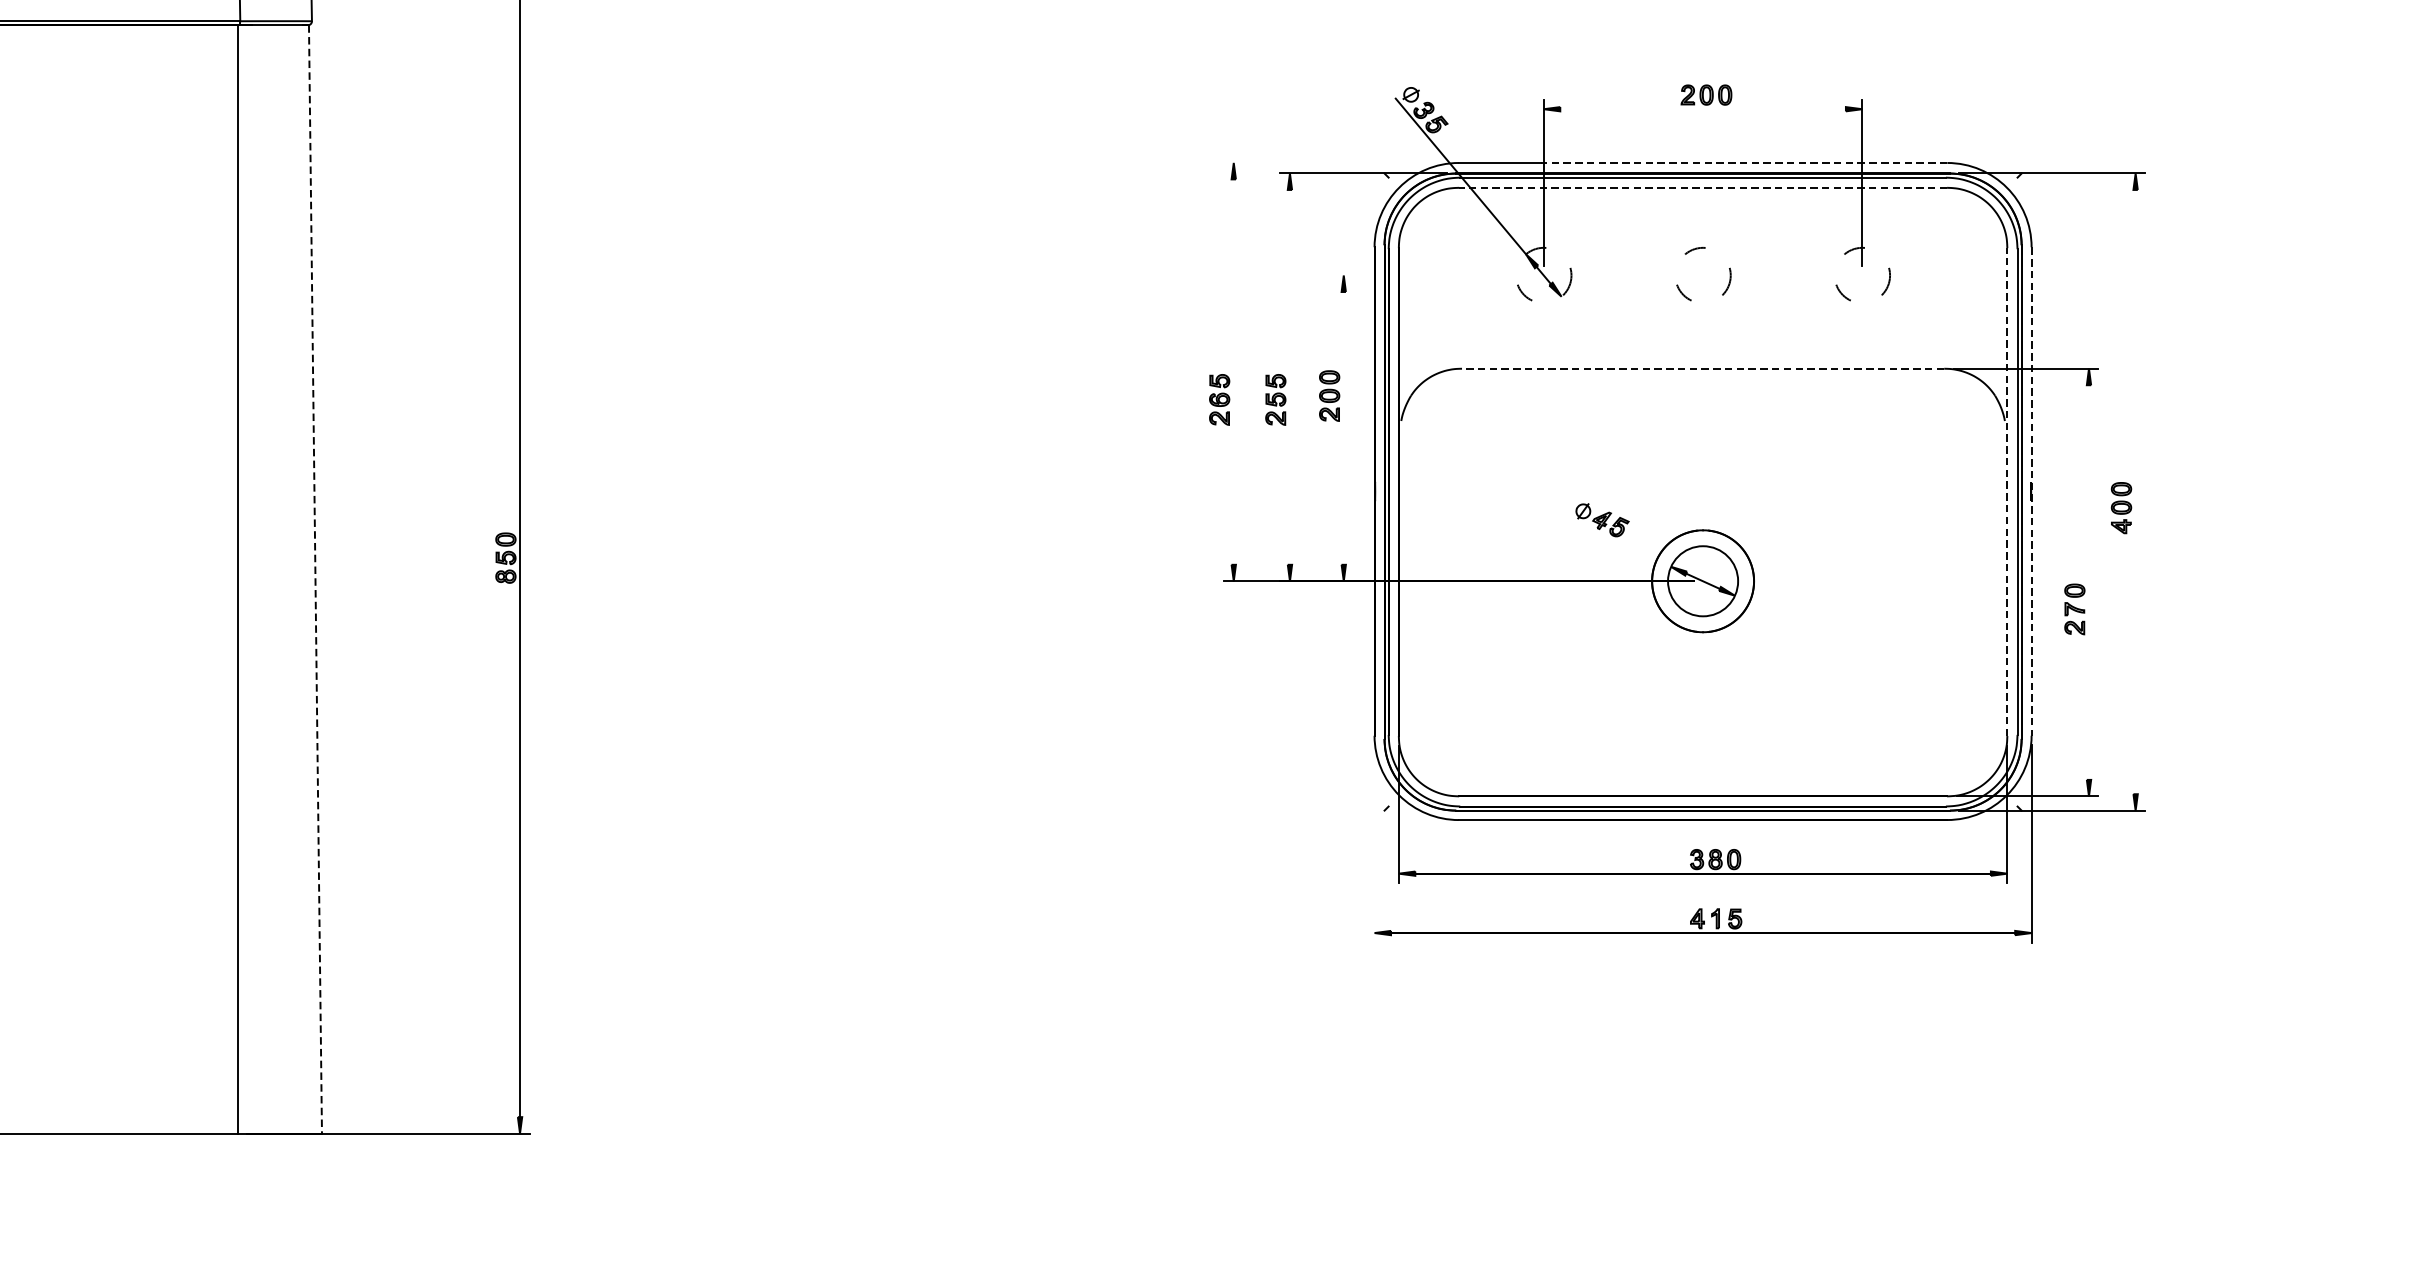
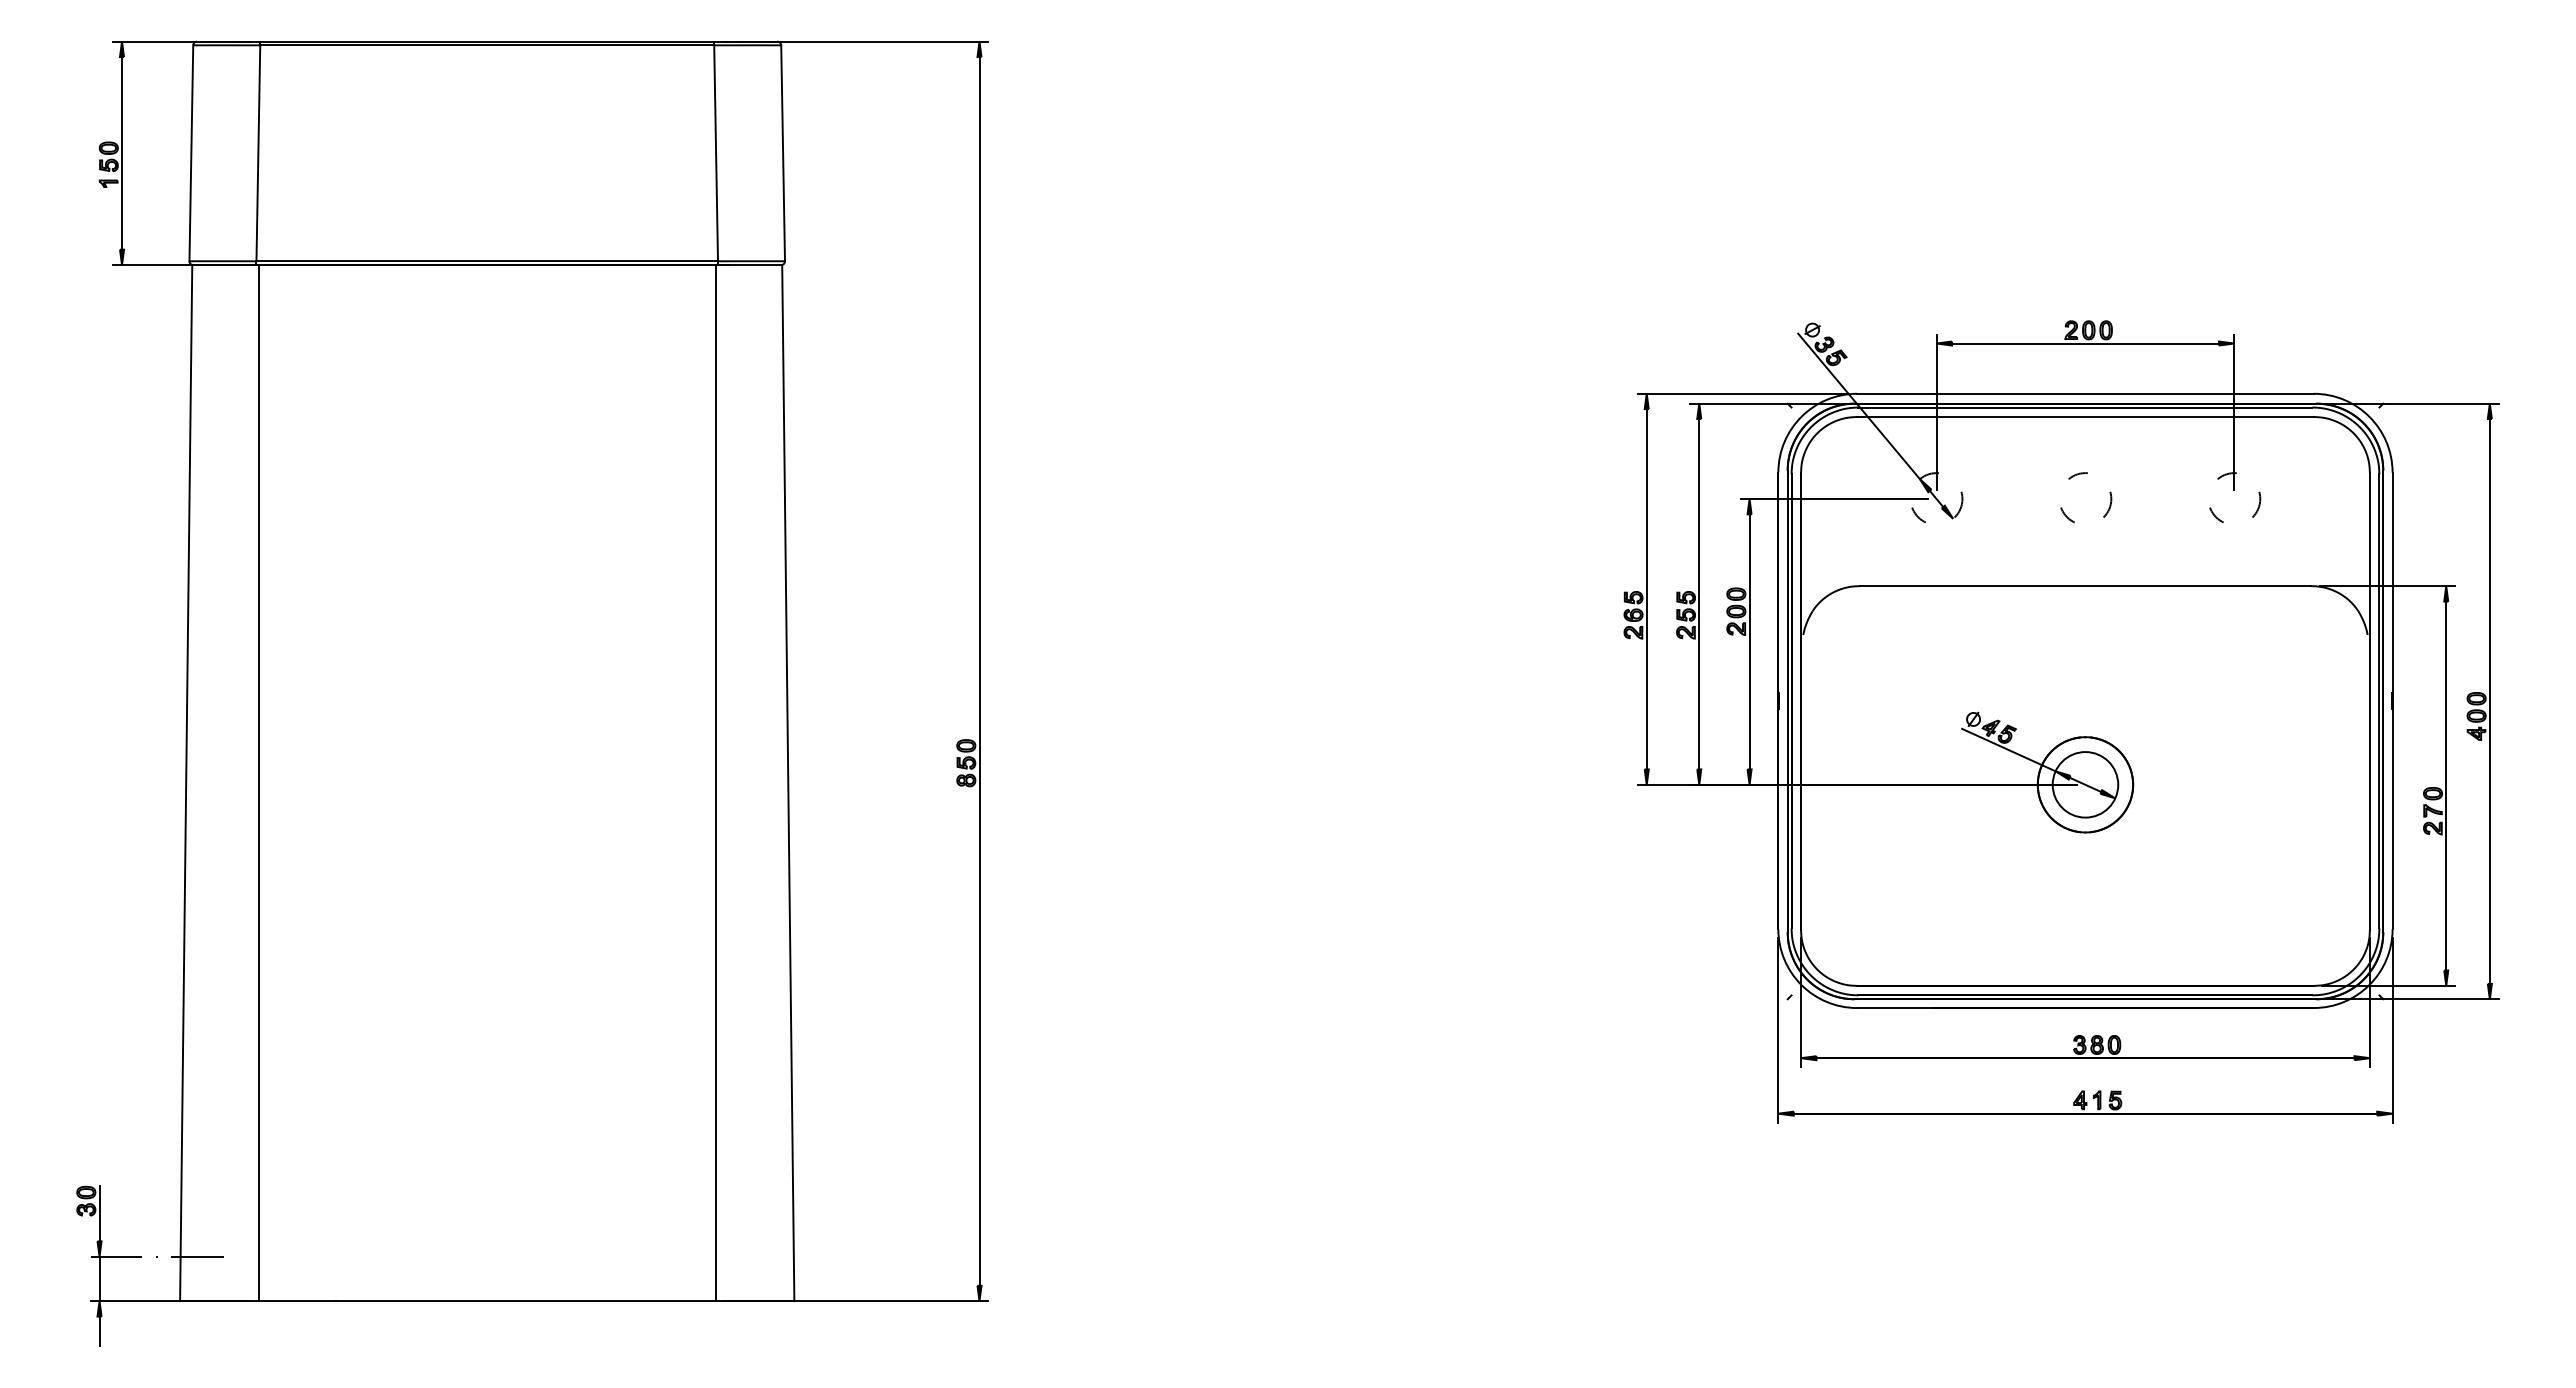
line: (1703, 109) -> (2085, 343), added
line: (1336, 162) -> (1742, 393), added
line: (1743, 162) -> (2123, 393), dashed -> solid
line: (1703, 188) -> (2085, 417), dashed -> solid
line: (1433, 274) -> (1833, 498), added
line: (1703, 369) -> (2085, 586), dashed -> solid
line: (1233, 372) -> (1646, 589), added
line: (1290, 377) -> (1699, 594), added
line: (1343, 427) -> (1749, 641), added
line: (2006, 491) -> (2369, 700), dashed -> solid
line: (2031, 492) -> (2392, 701), dashed -> solid
line: (2135, 492) -> (2489, 701), added
line: (1620, 543) -> (2008, 749), added
line: (315, 579) -> (788, 783), dashed -> solid
line: (2089, 581) -> (2446, 785), added
line: (1374, 844) -> (1778, 1030), added

